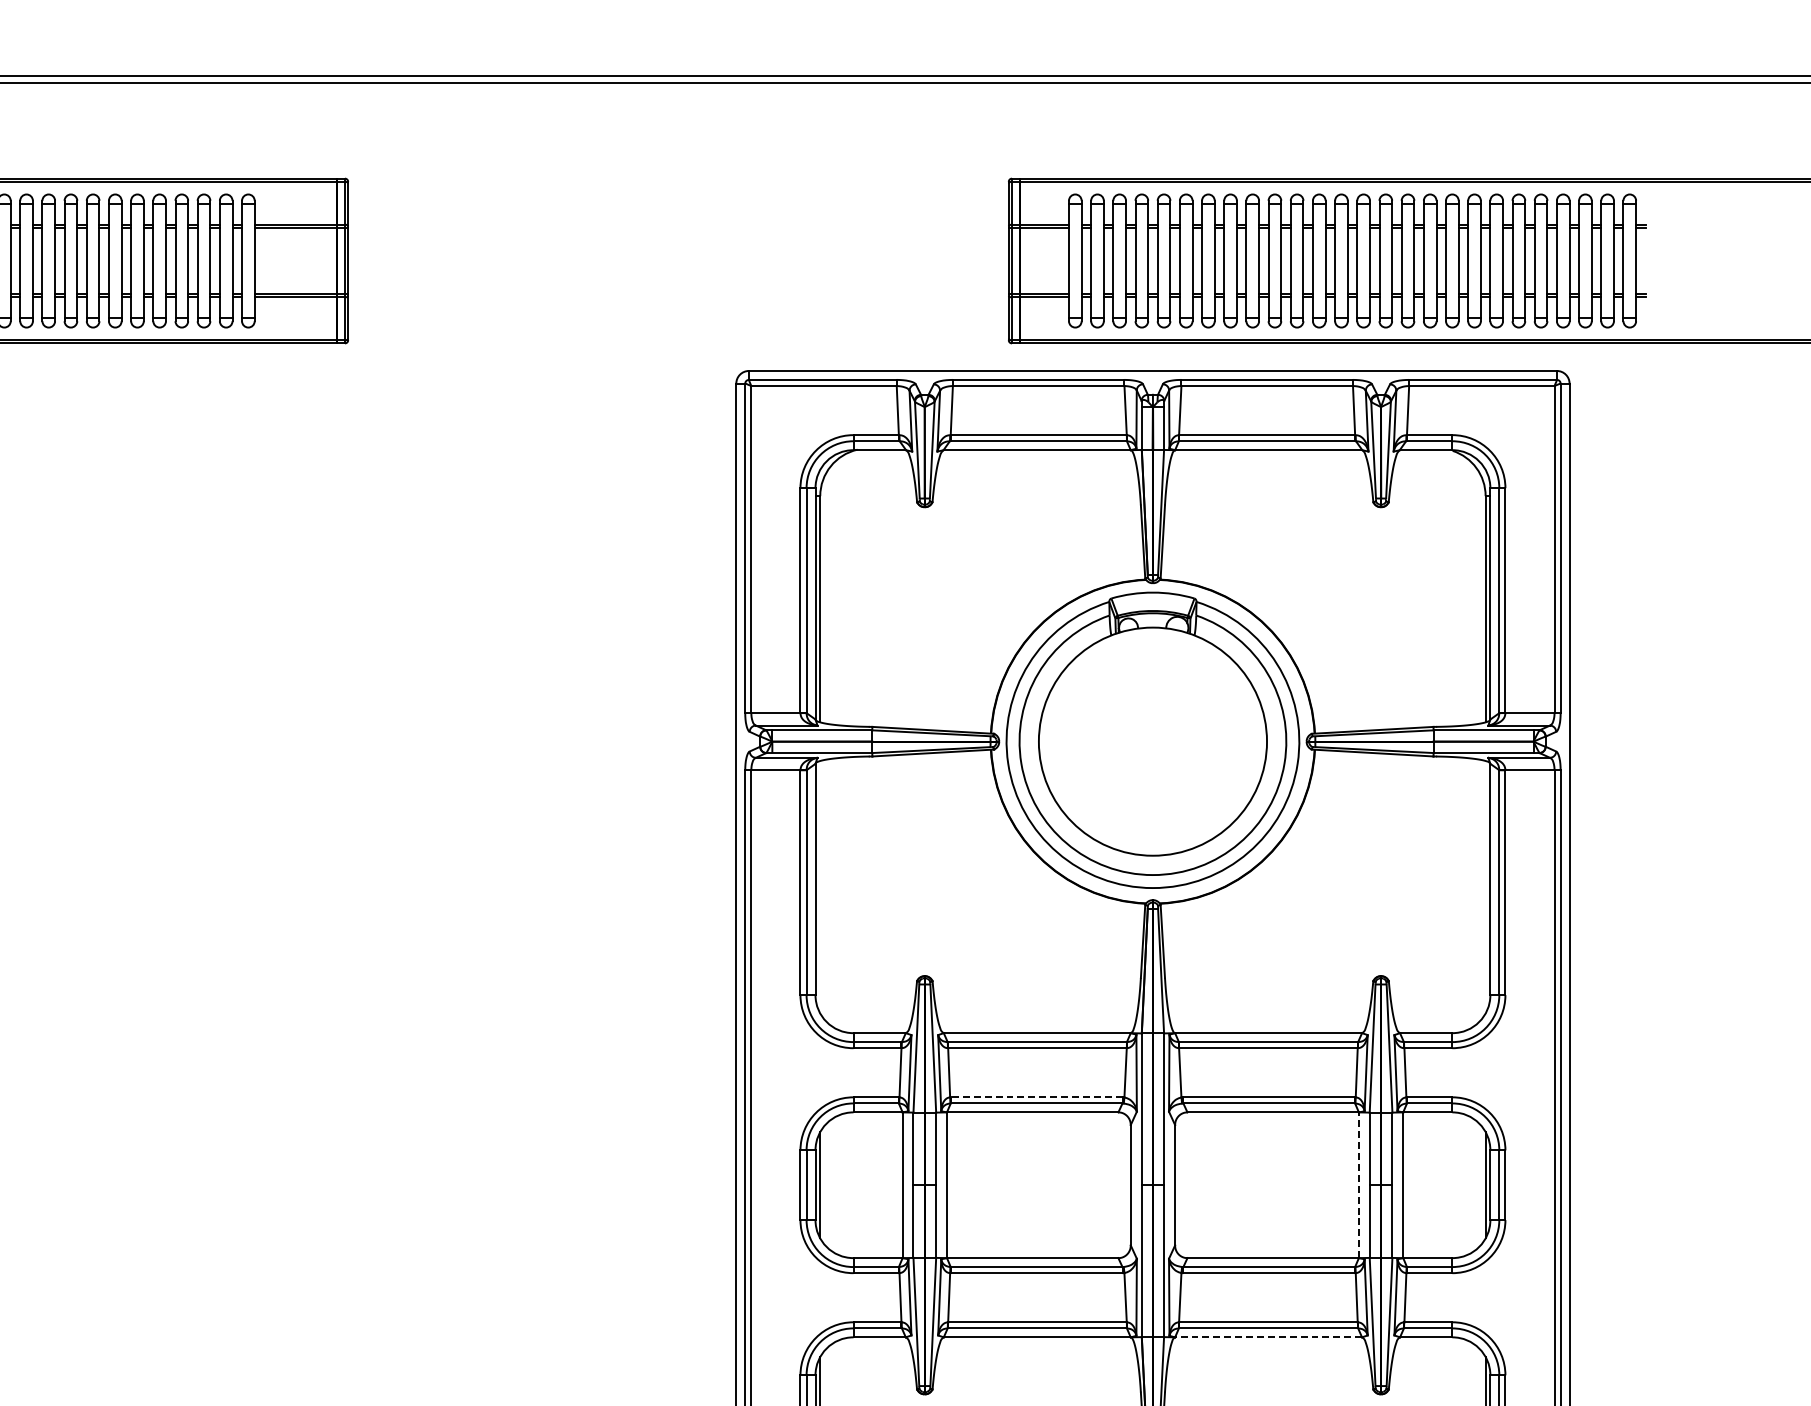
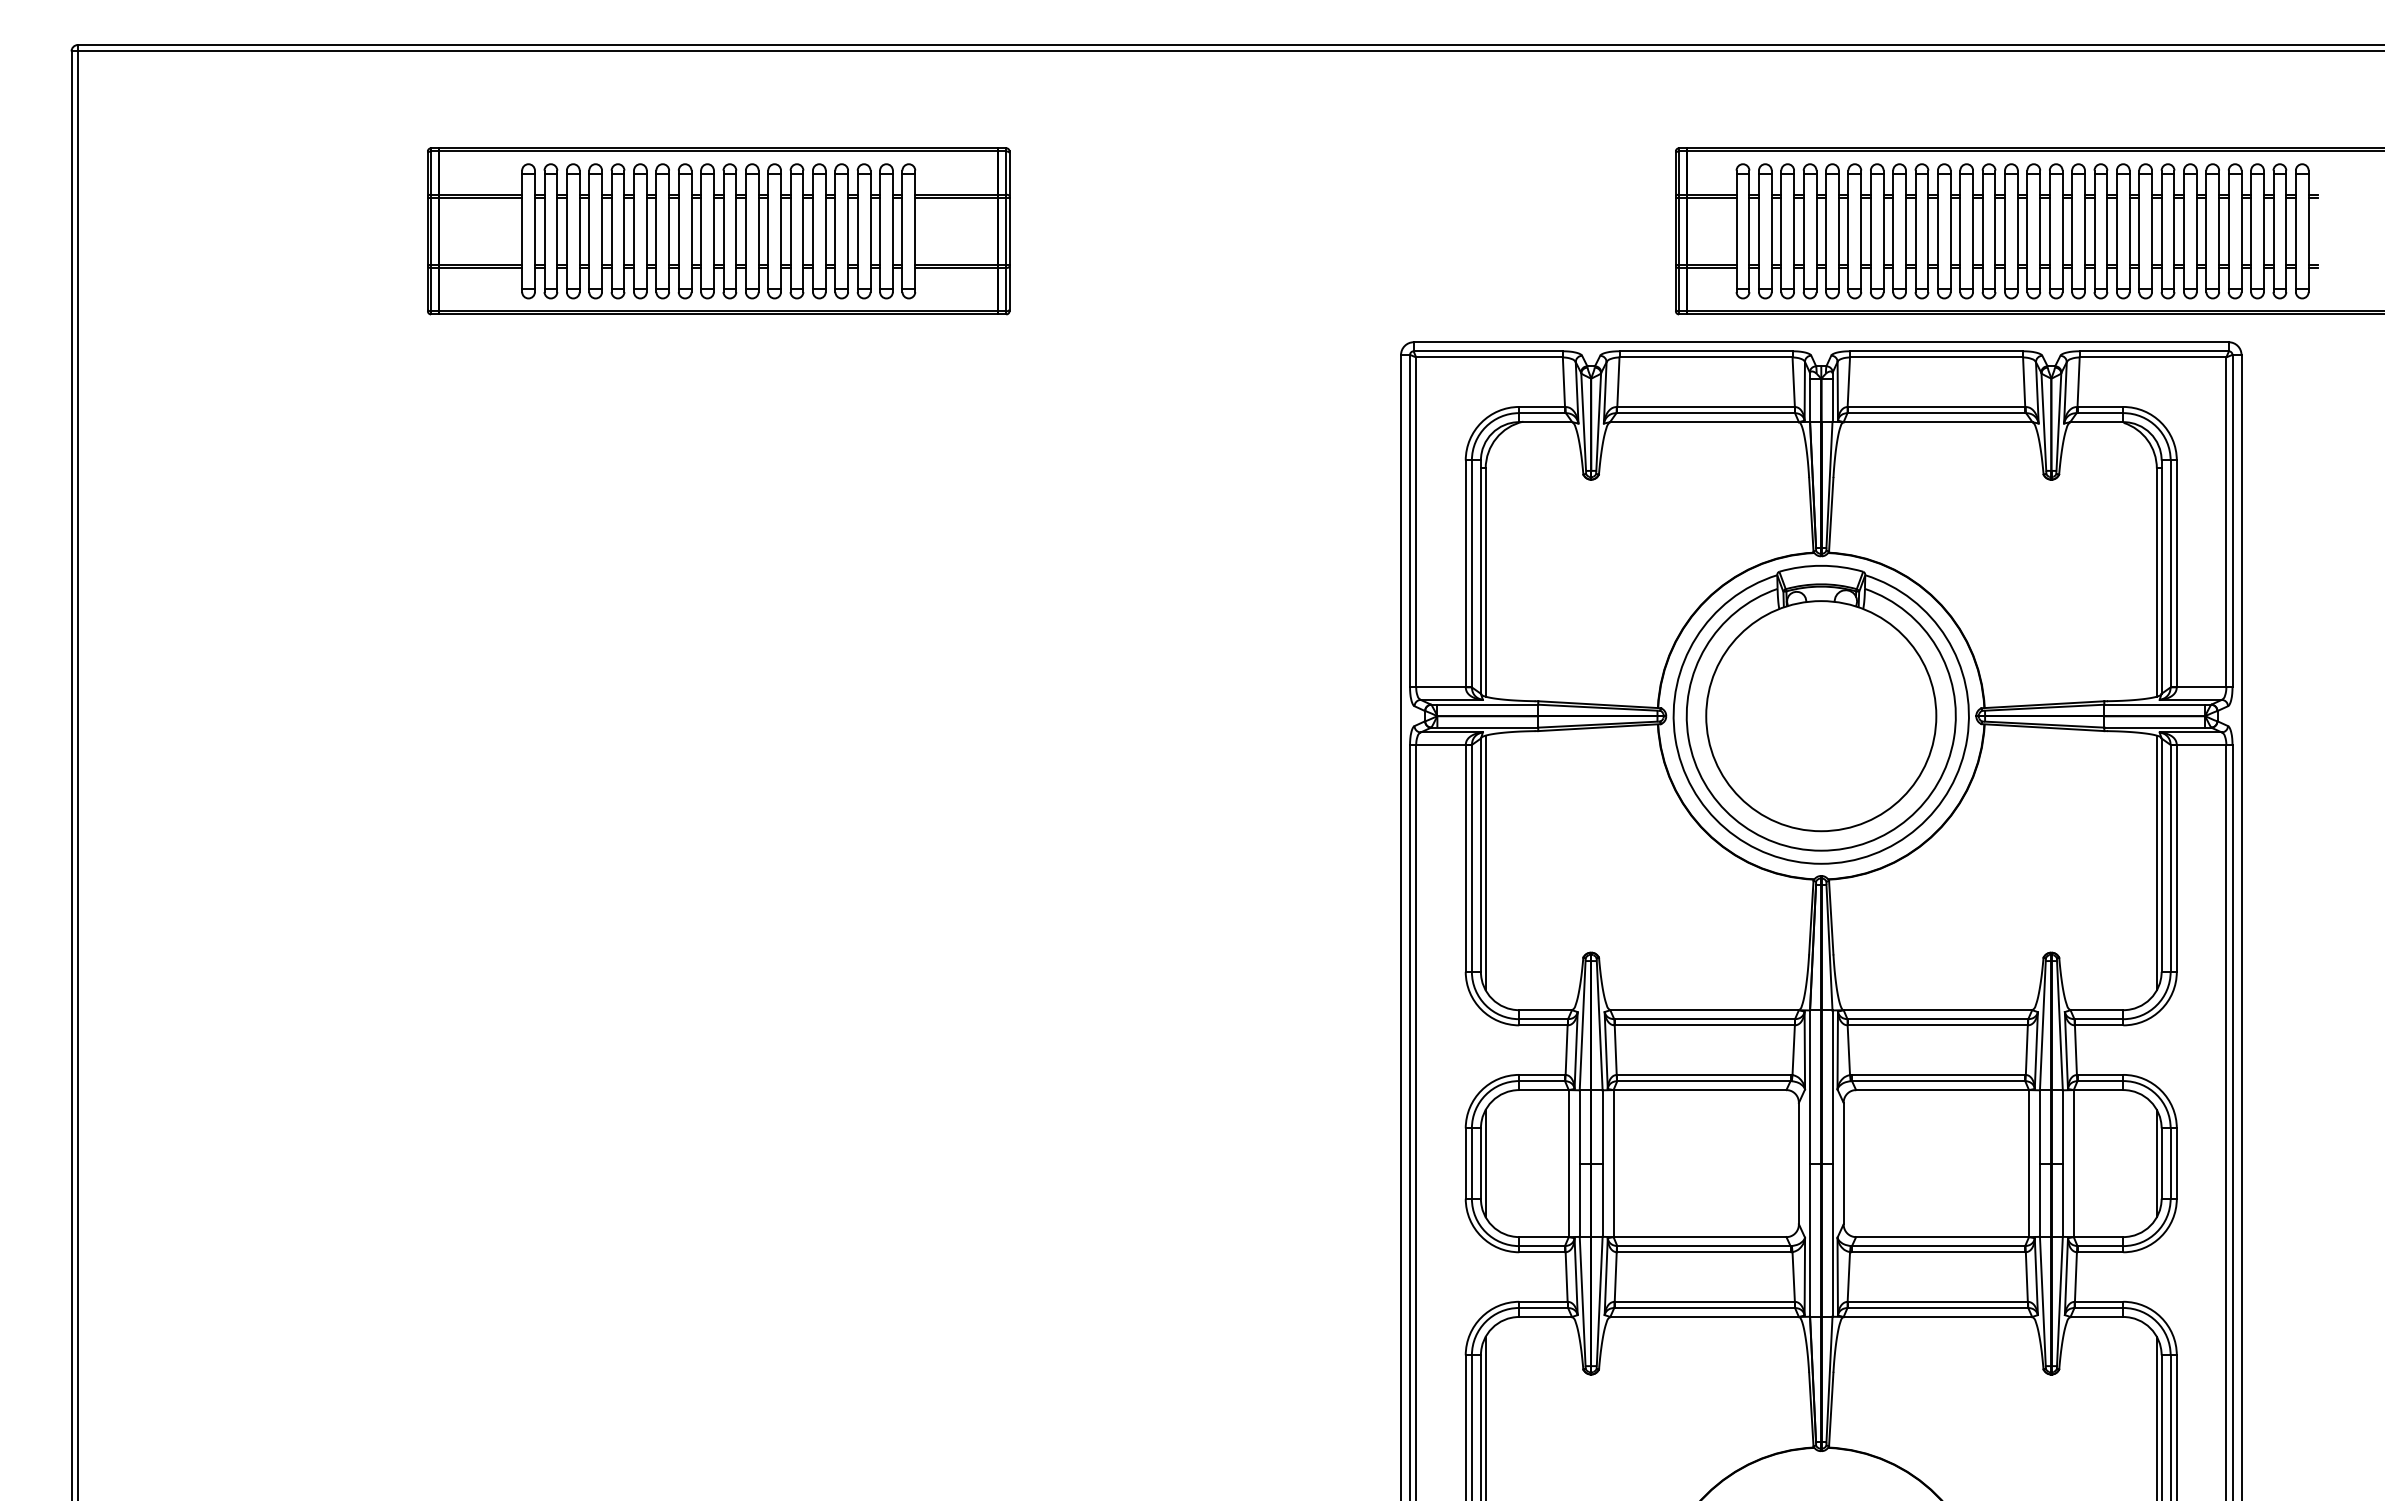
line: (820, 886) -> (1485, 862), added
line: (1485, 886) -> (2156, 862), added
line: (1036, 1096) -> (1703, 1074), dashed -> solid
line: (1359, 1185) -> (2029, 1163), dashed -> solid
line: (1268, 1336) -> (1937, 1316), dashed -> solid

